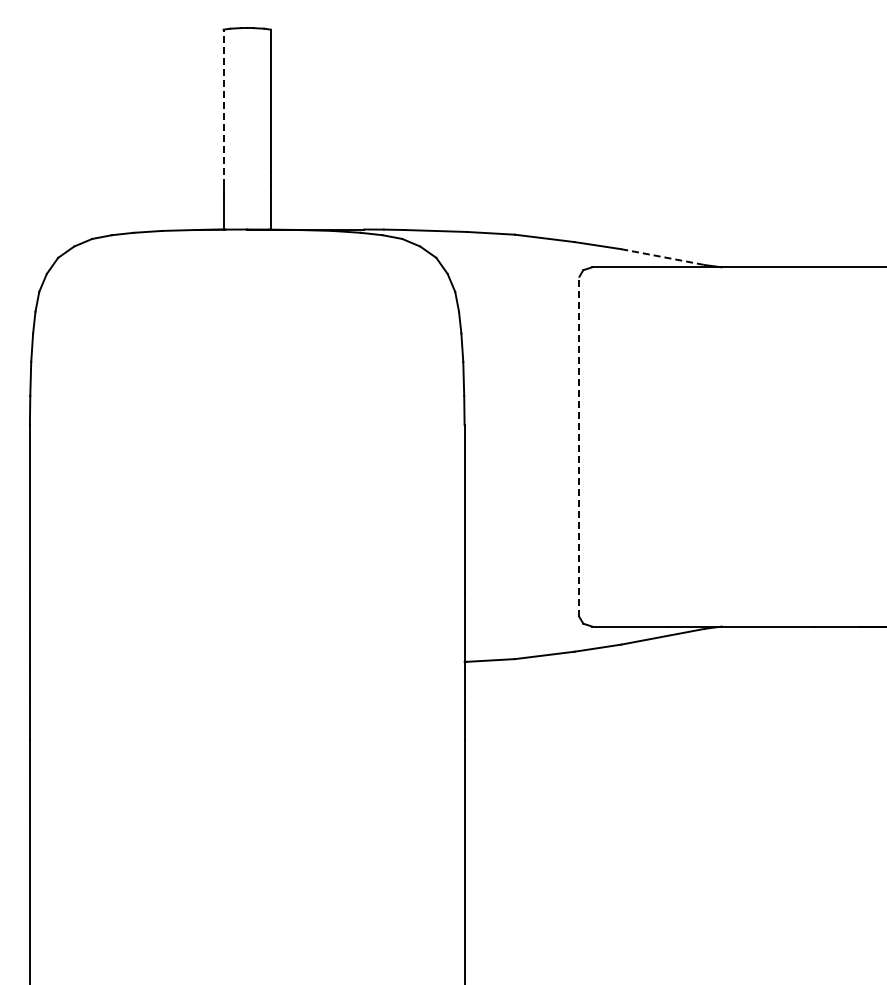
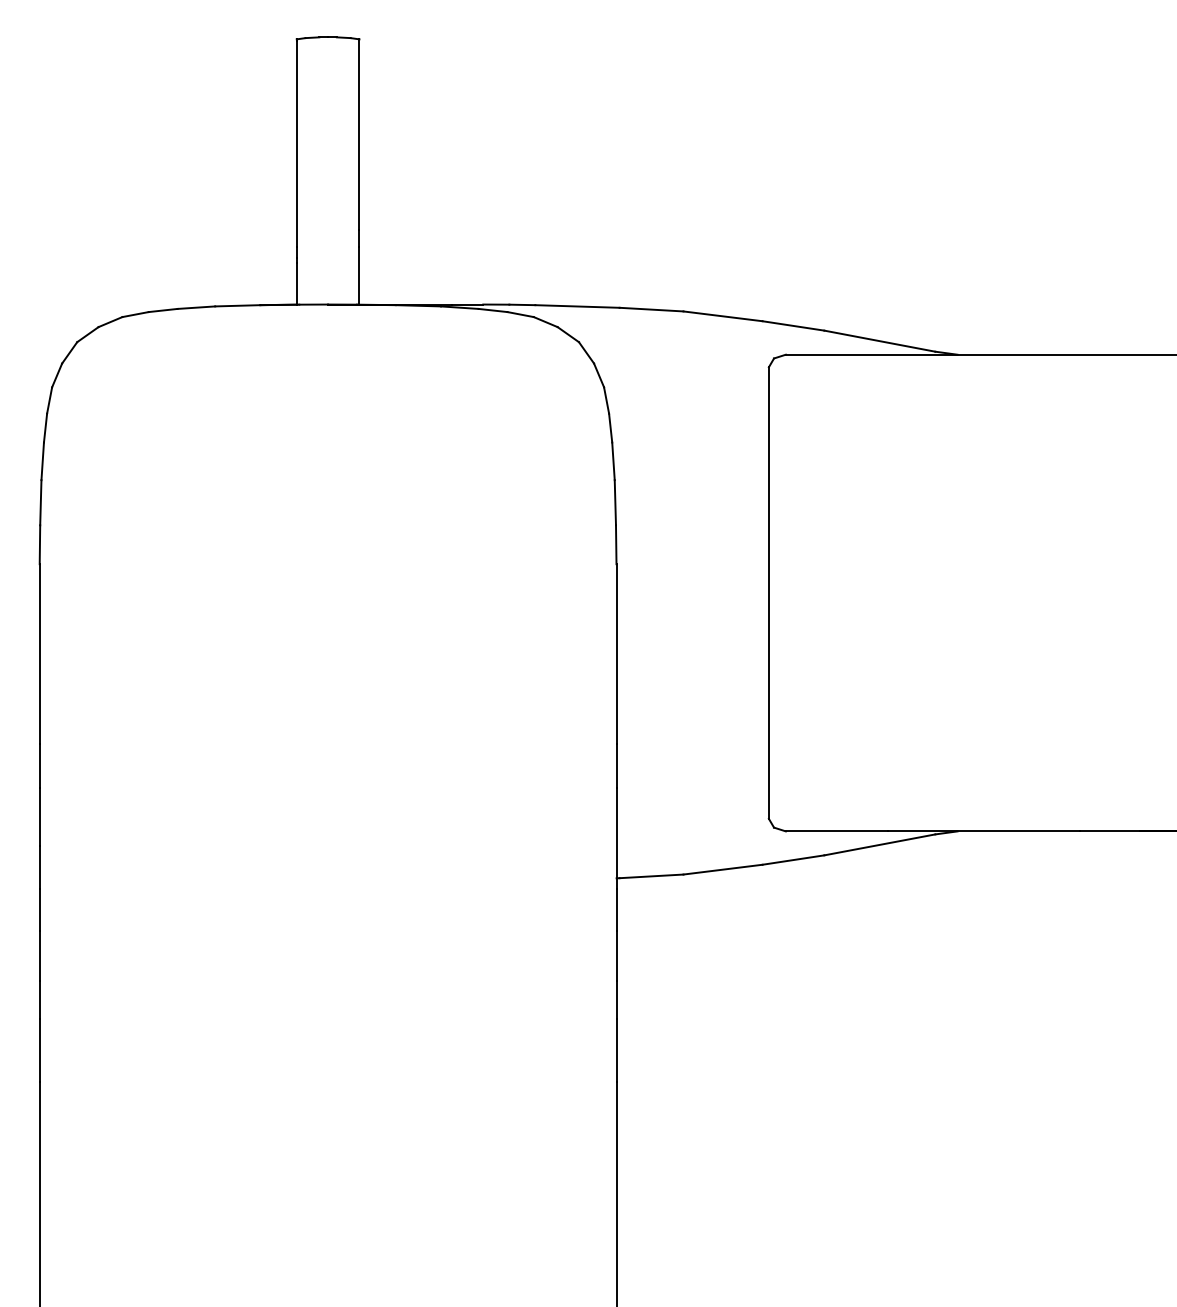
line: (223, 107) -> (296, 142), dashed -> solid
line: (663, 257) -> (880, 341), dashed -> solid
line: (579, 446) -> (768, 592), dashed -> solid

